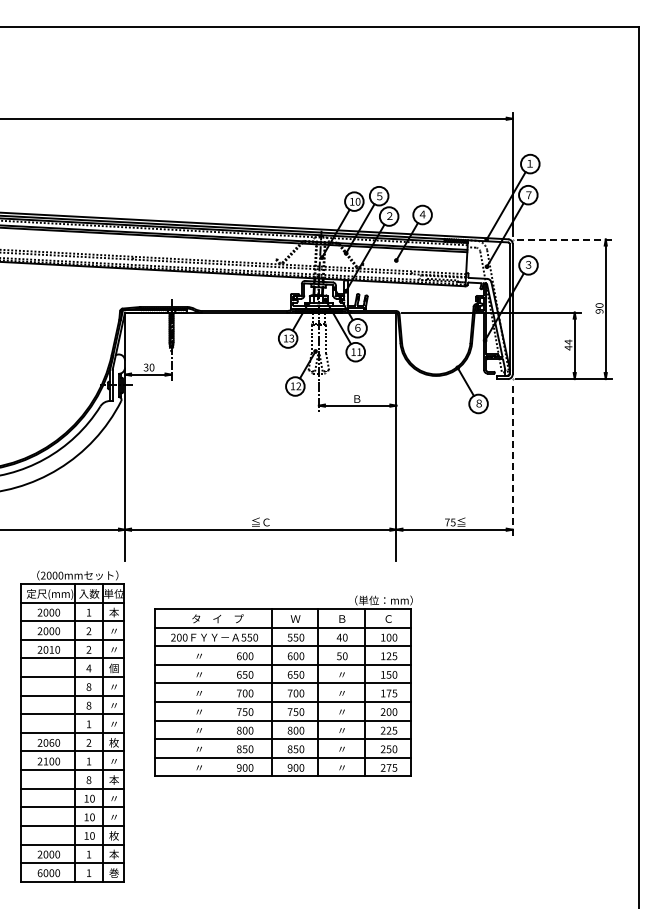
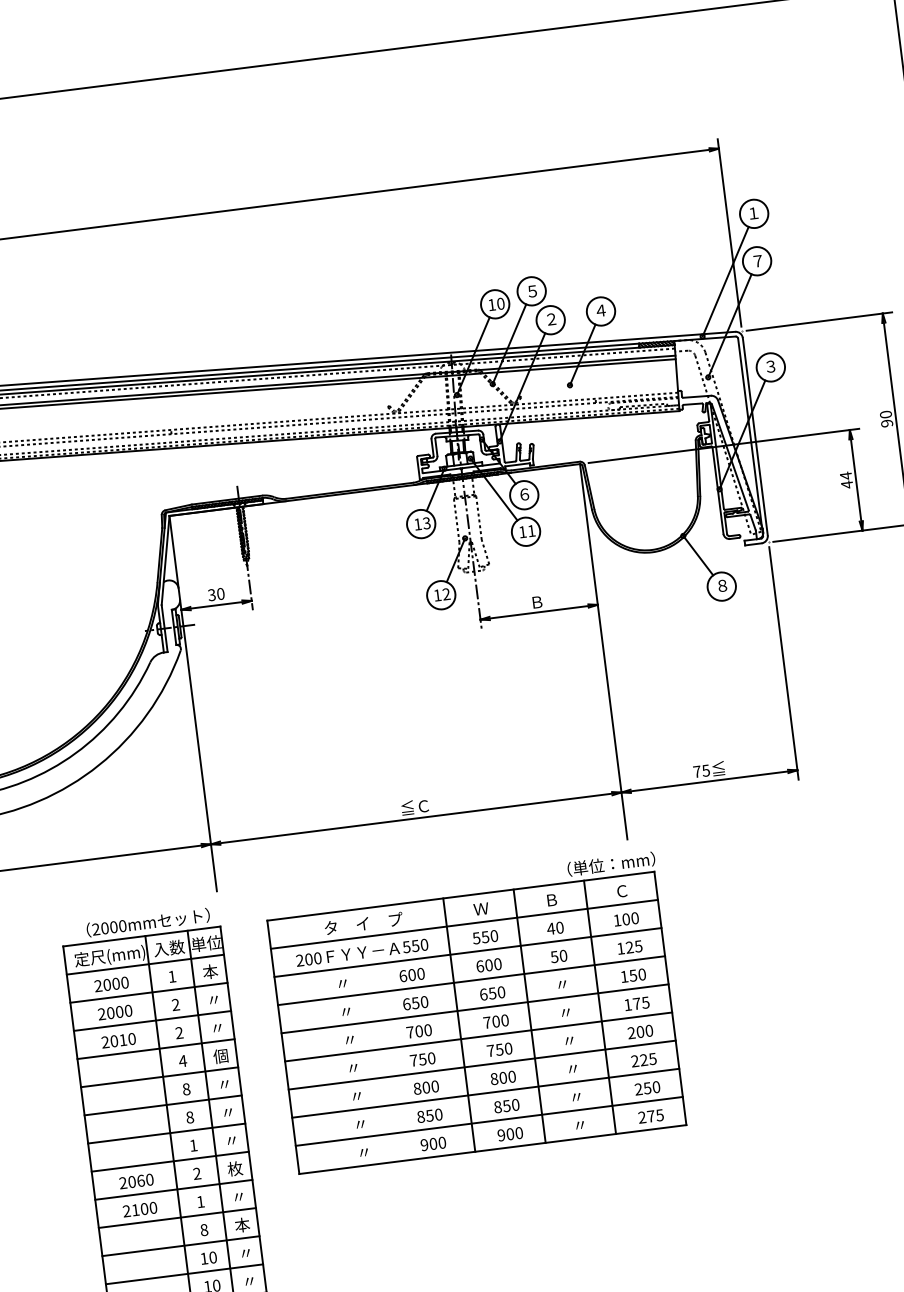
line: (563, 239) -> (818, 321), dashed -> solid
line: (512, 459) -> (783, 664), dashed -> solid
part: (283, 685) -> (475, 1011), moved

